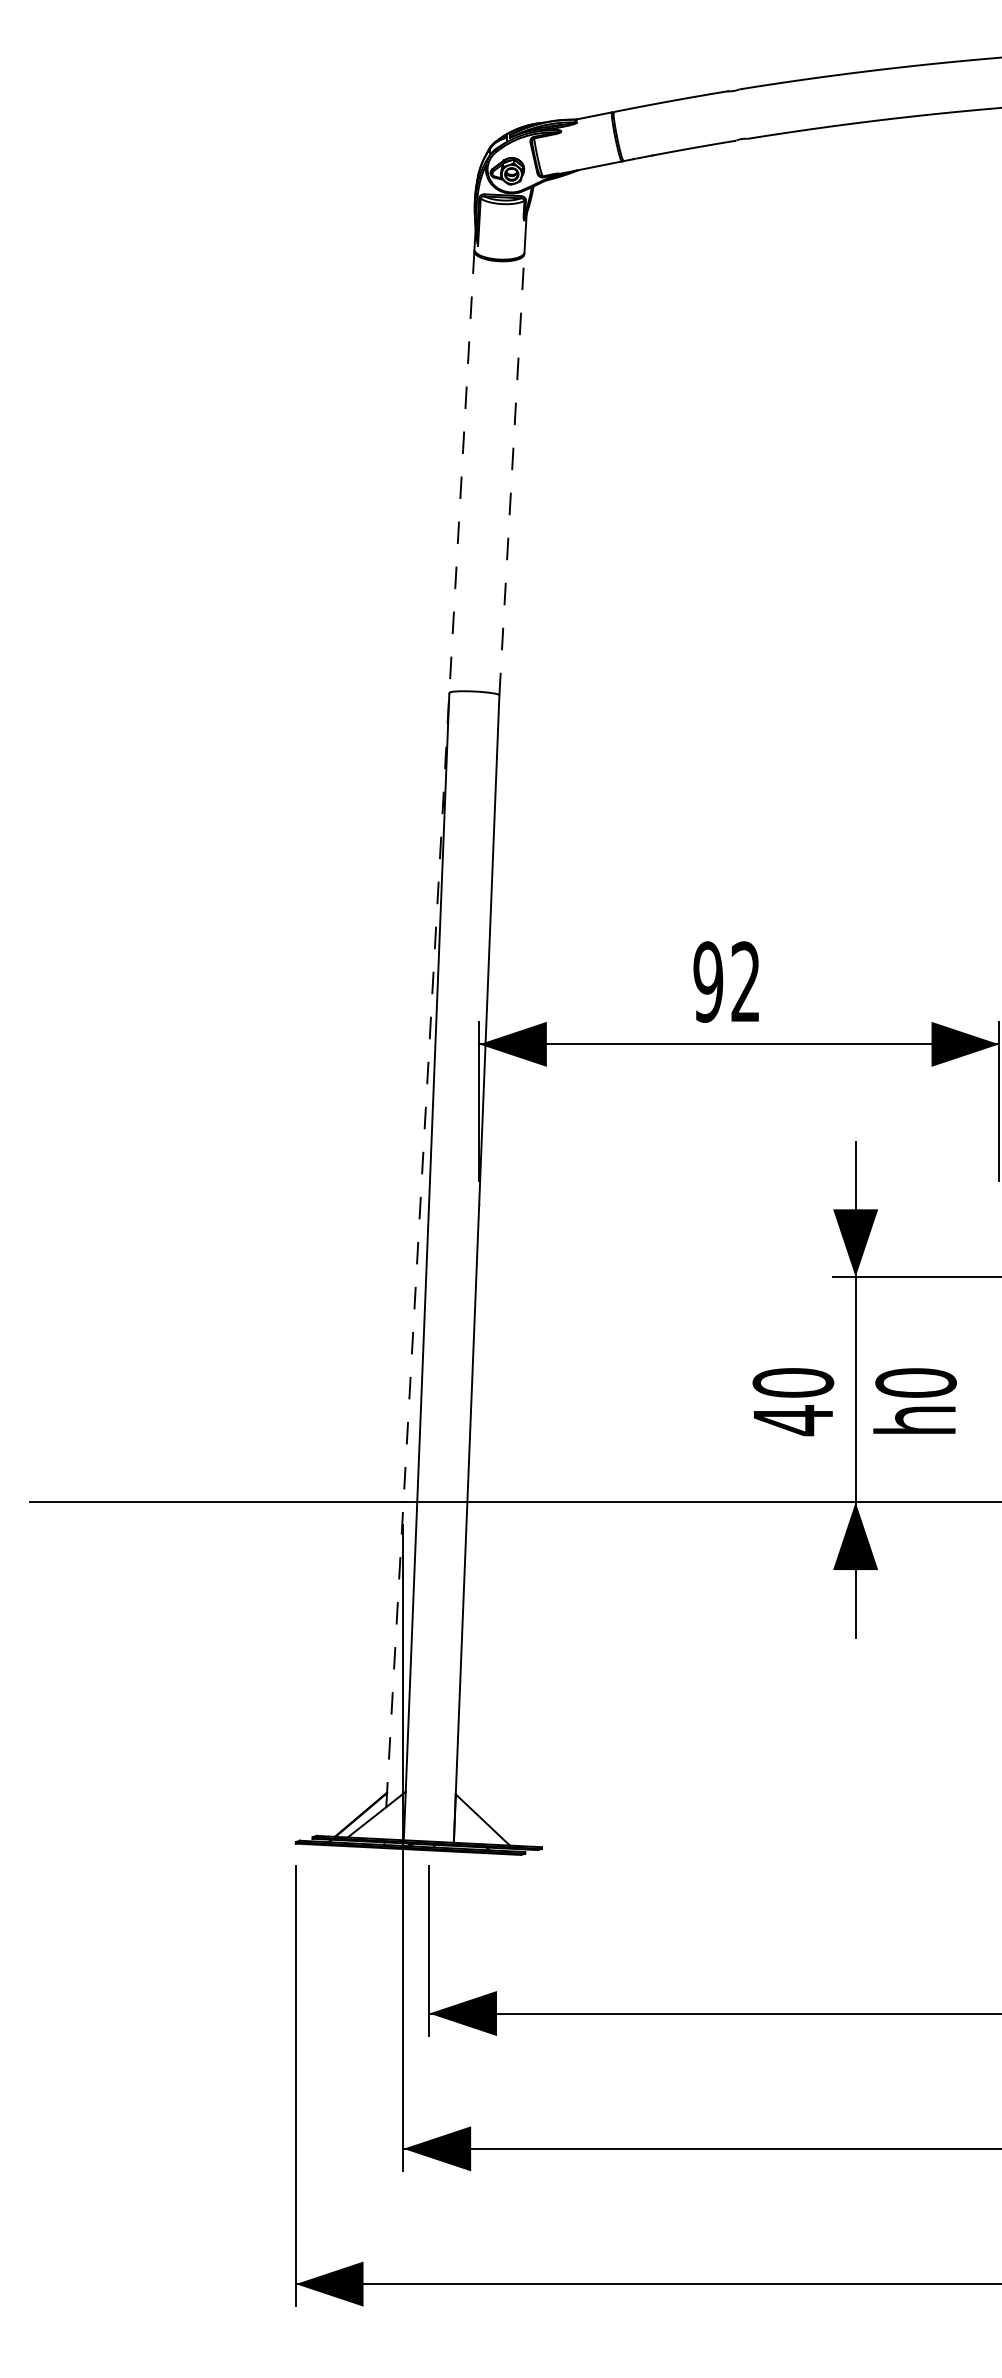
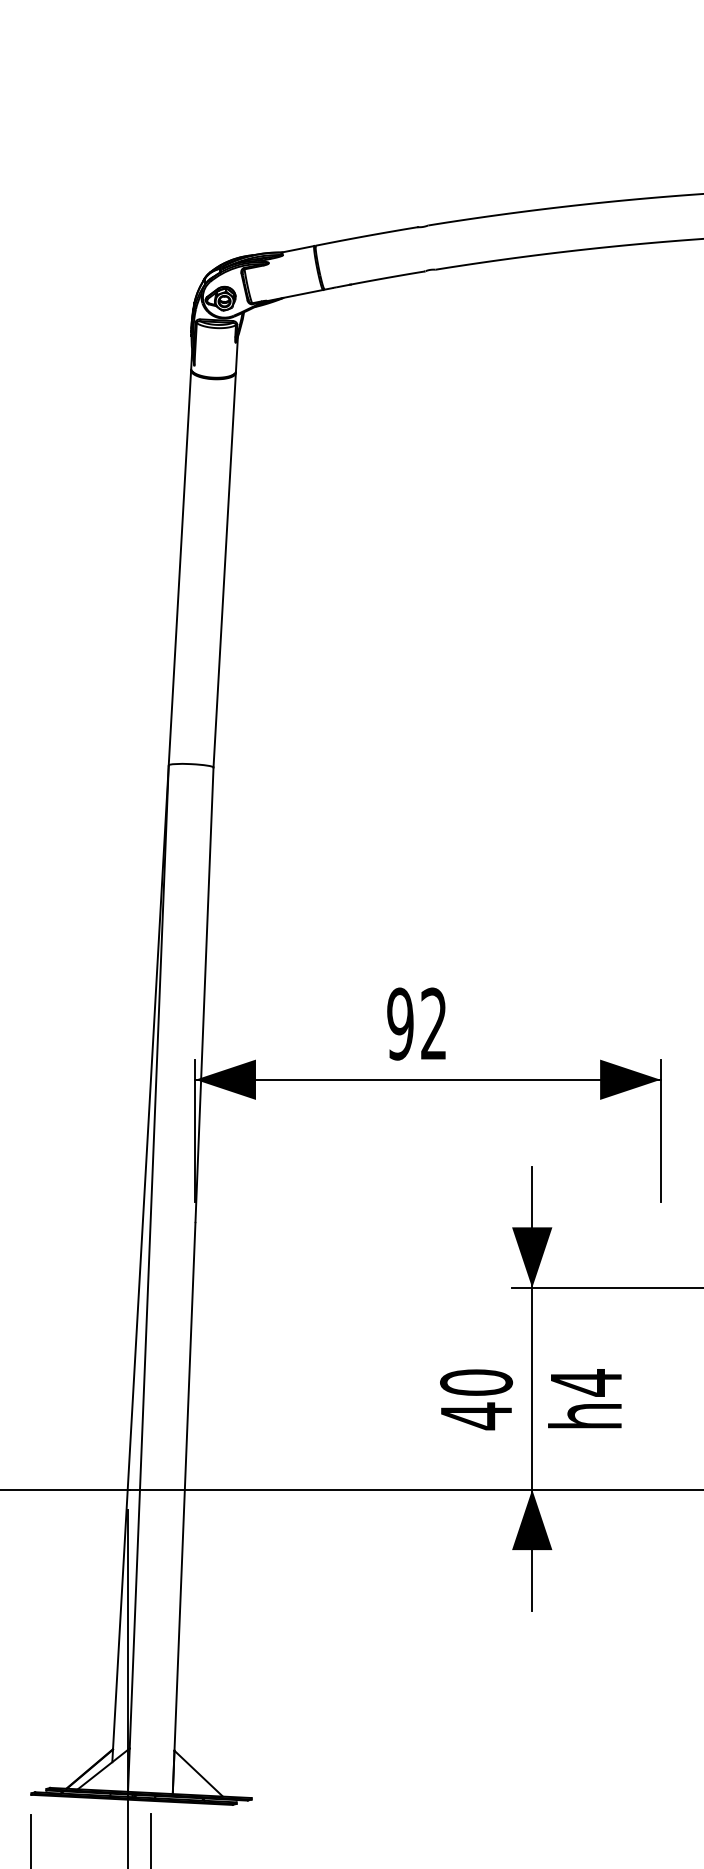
line: (511, 474) -> (224, 569), dashed -> solid
line: (430, 1022) -> (151, 1060), dashed -> solid
text: (915, 1382) -> (585, 1382), h0 -> h4

